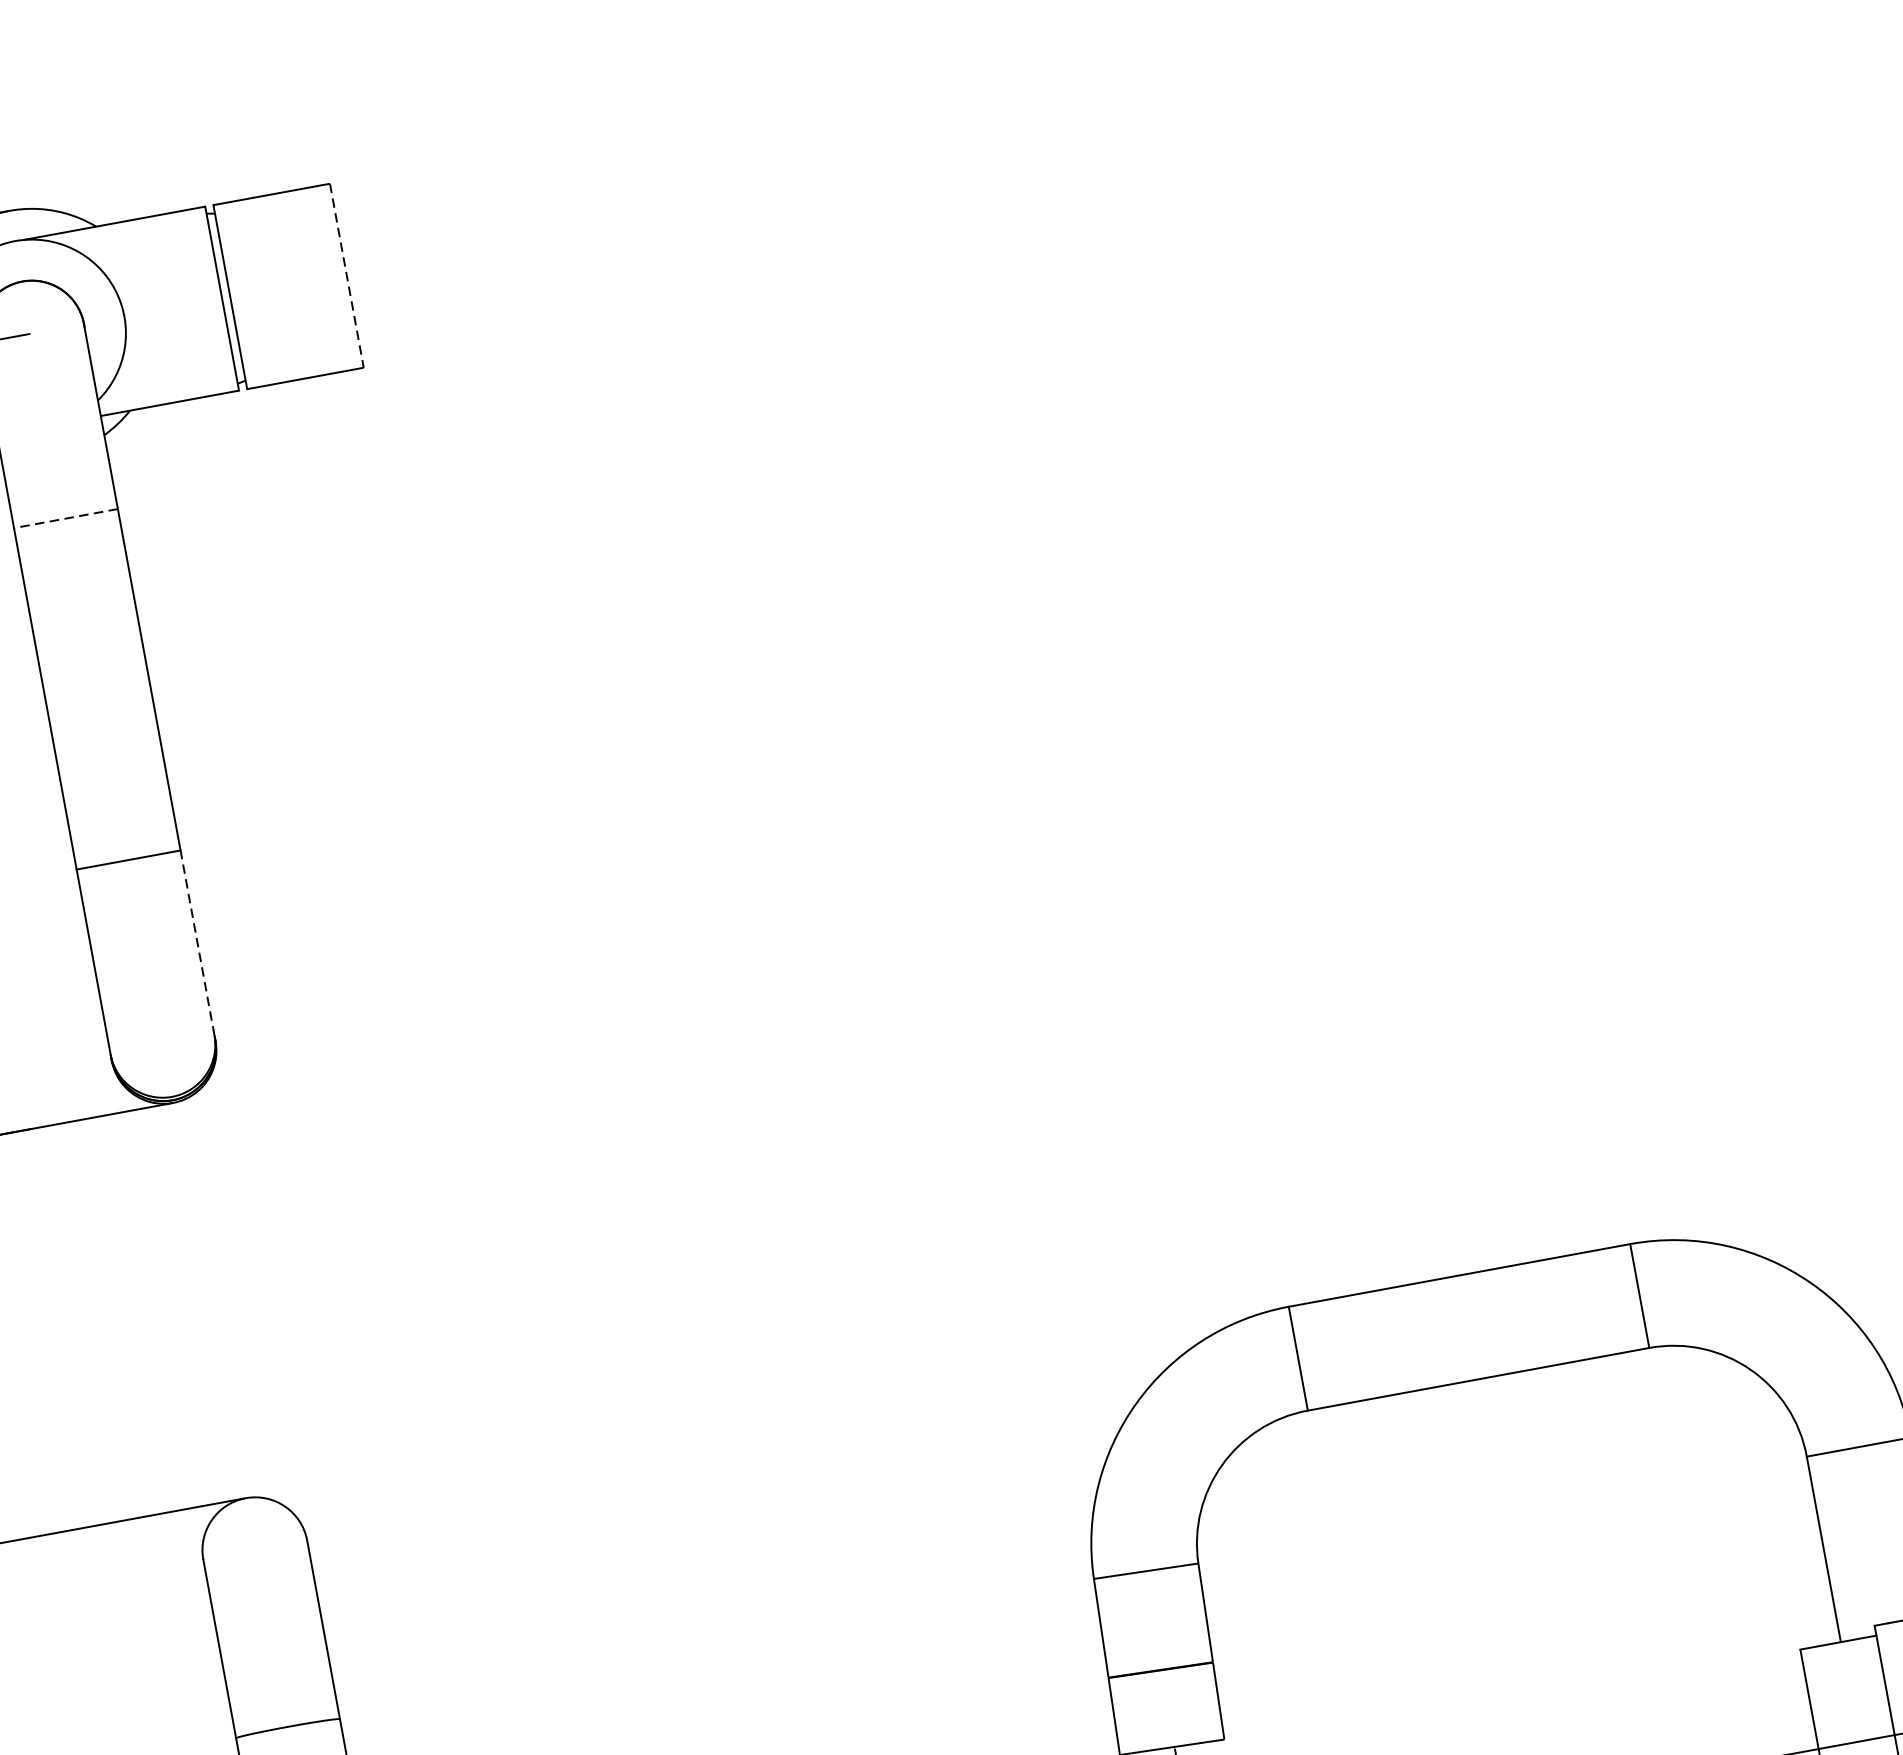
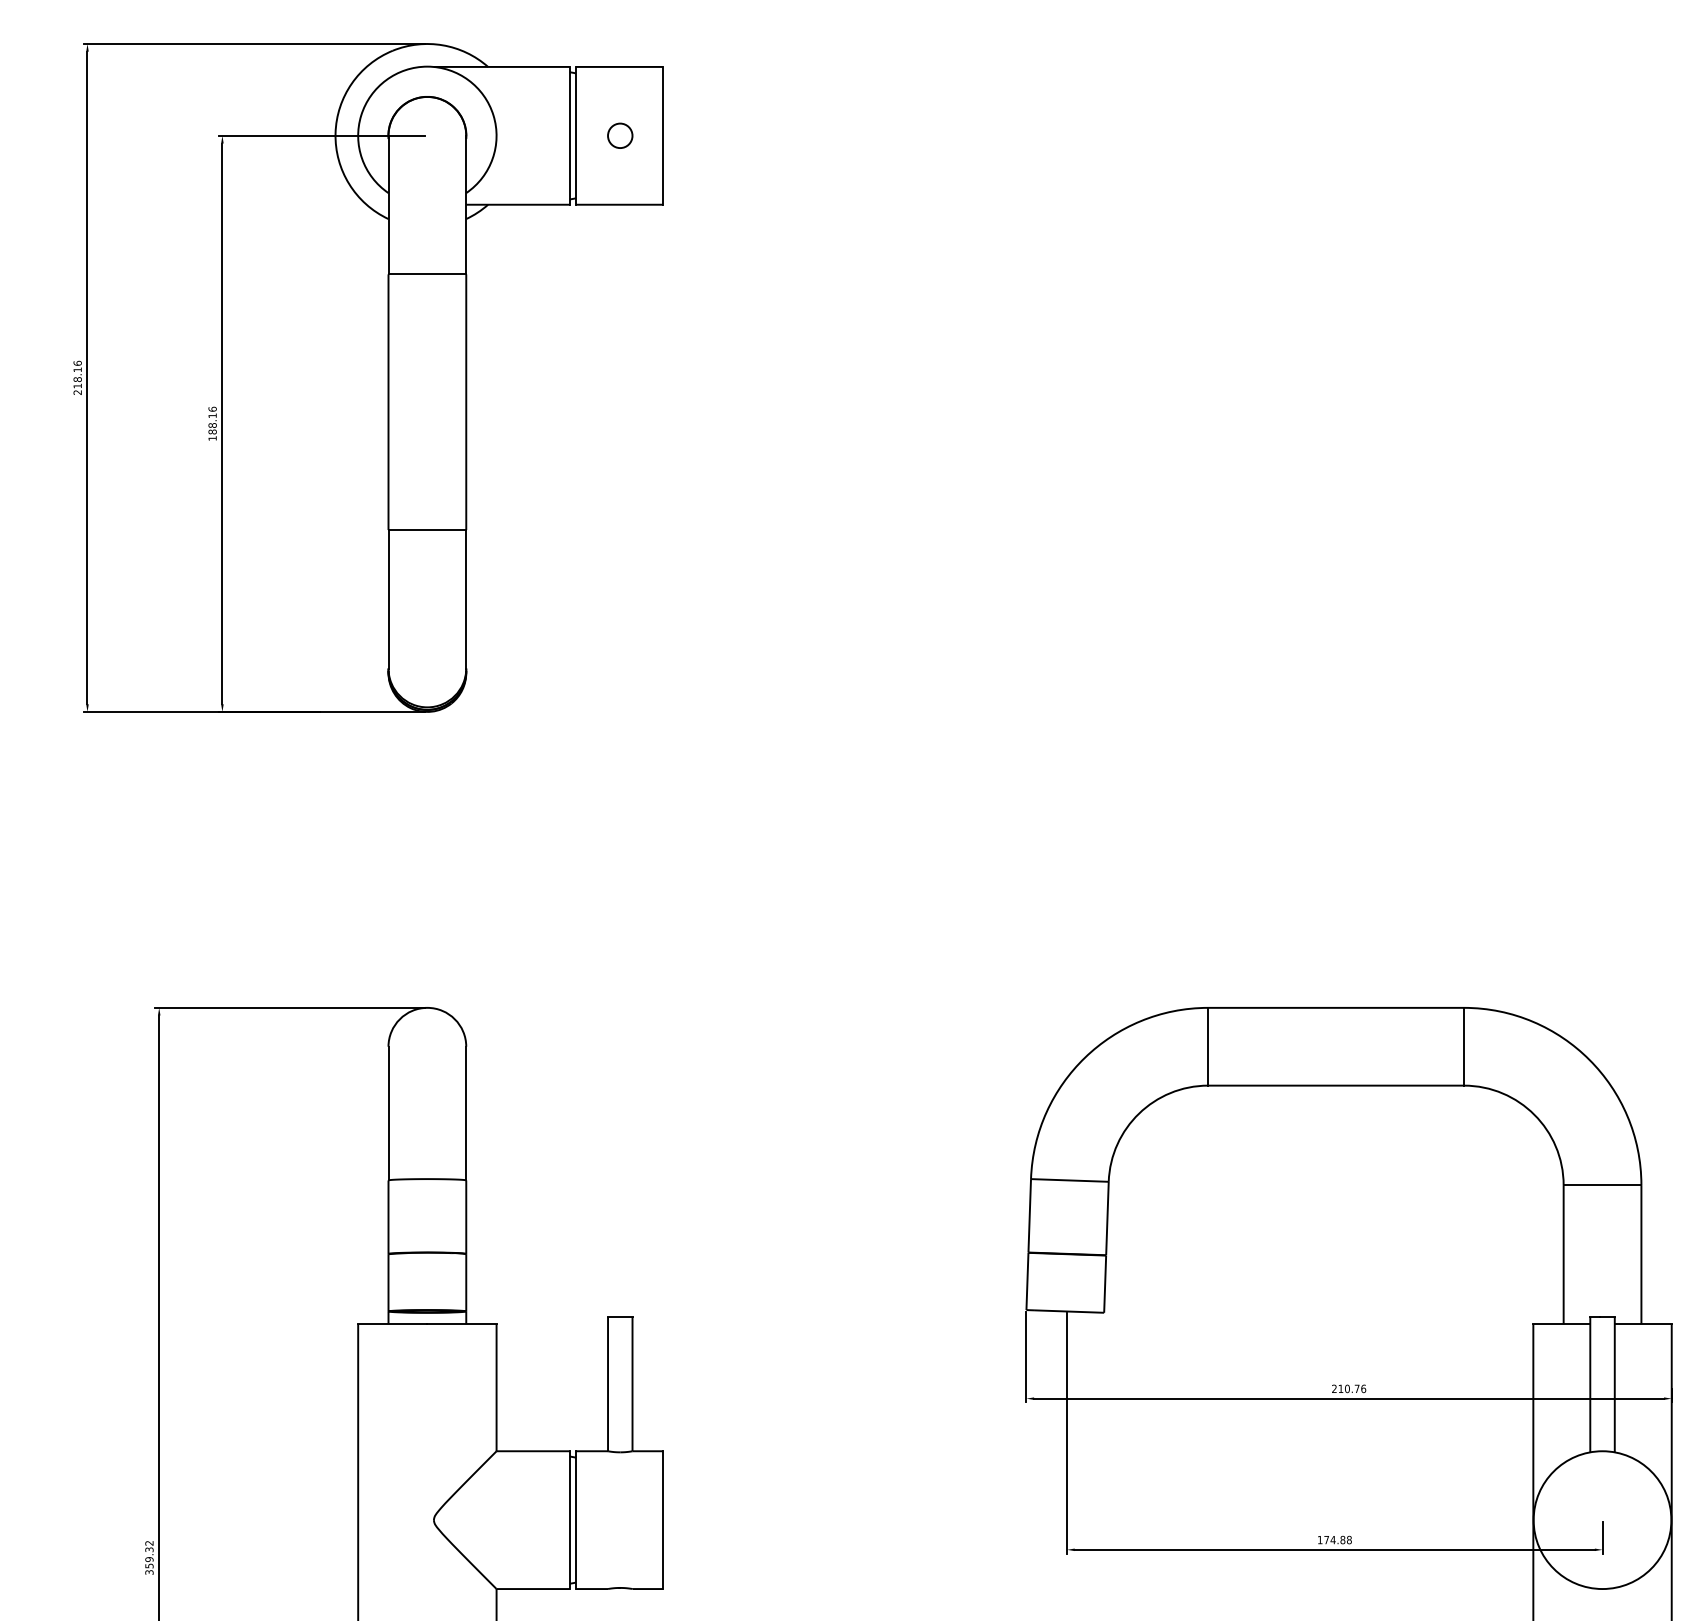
line: (347, 275) -> (663, 135), dashed -> solid
circle: (289, 285) -> (620, 135), added
line: (66, 518) -> (427, 274), dashed -> solid
line: (197, 941) -> (466, 598), dashed -> solid

